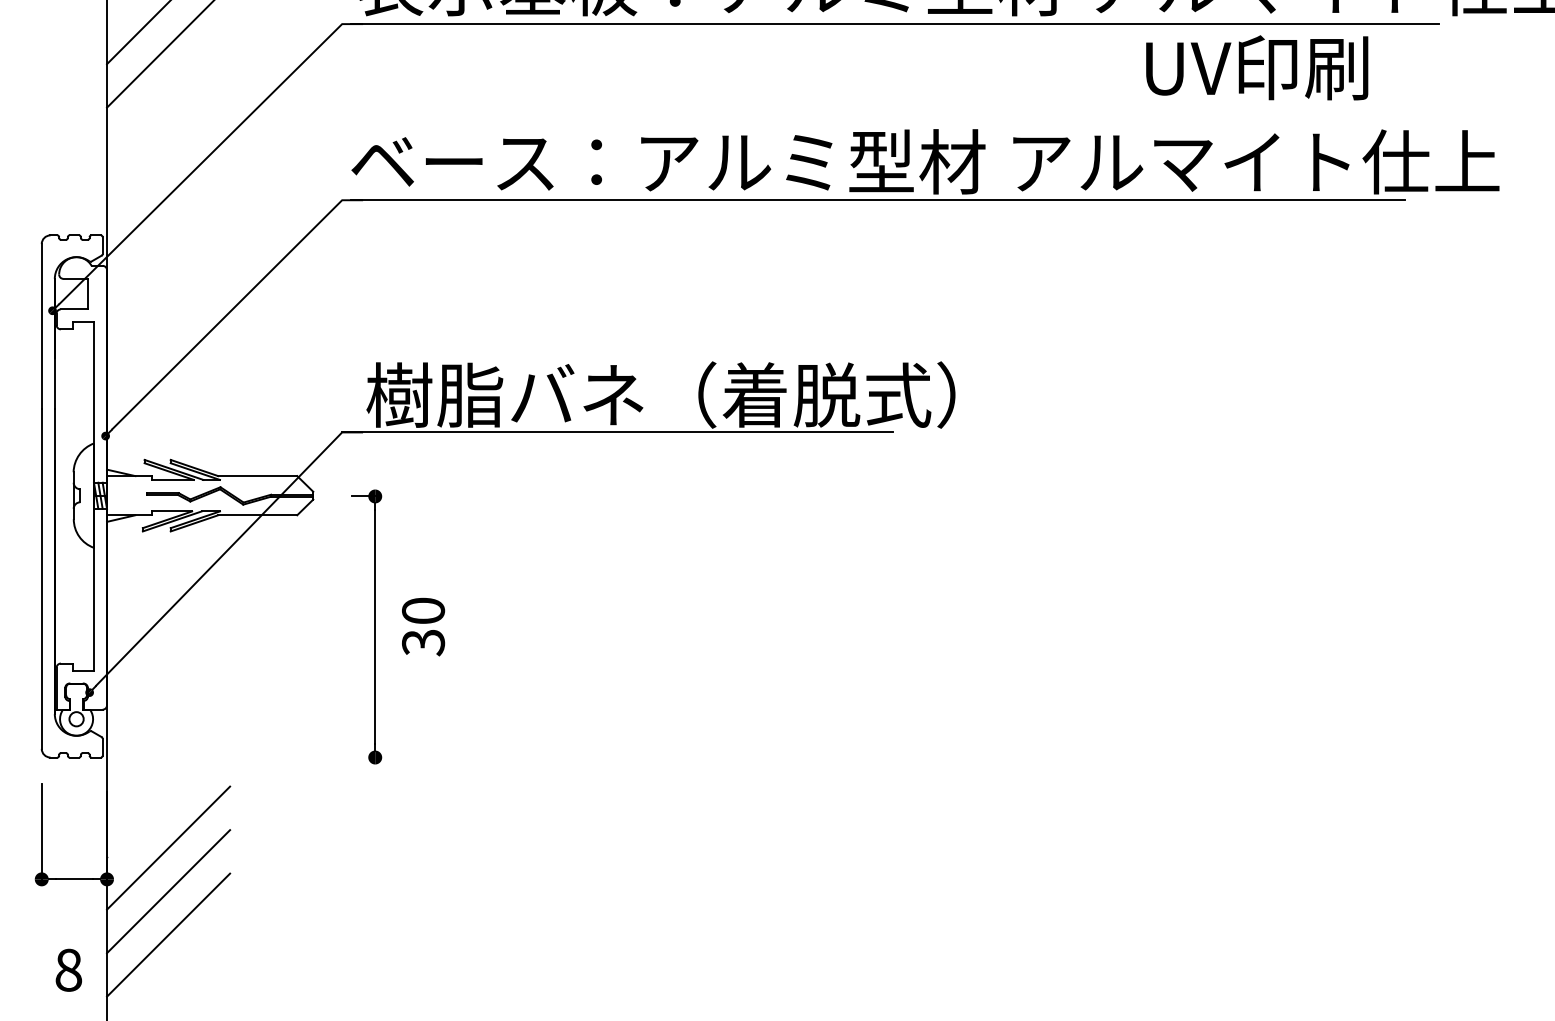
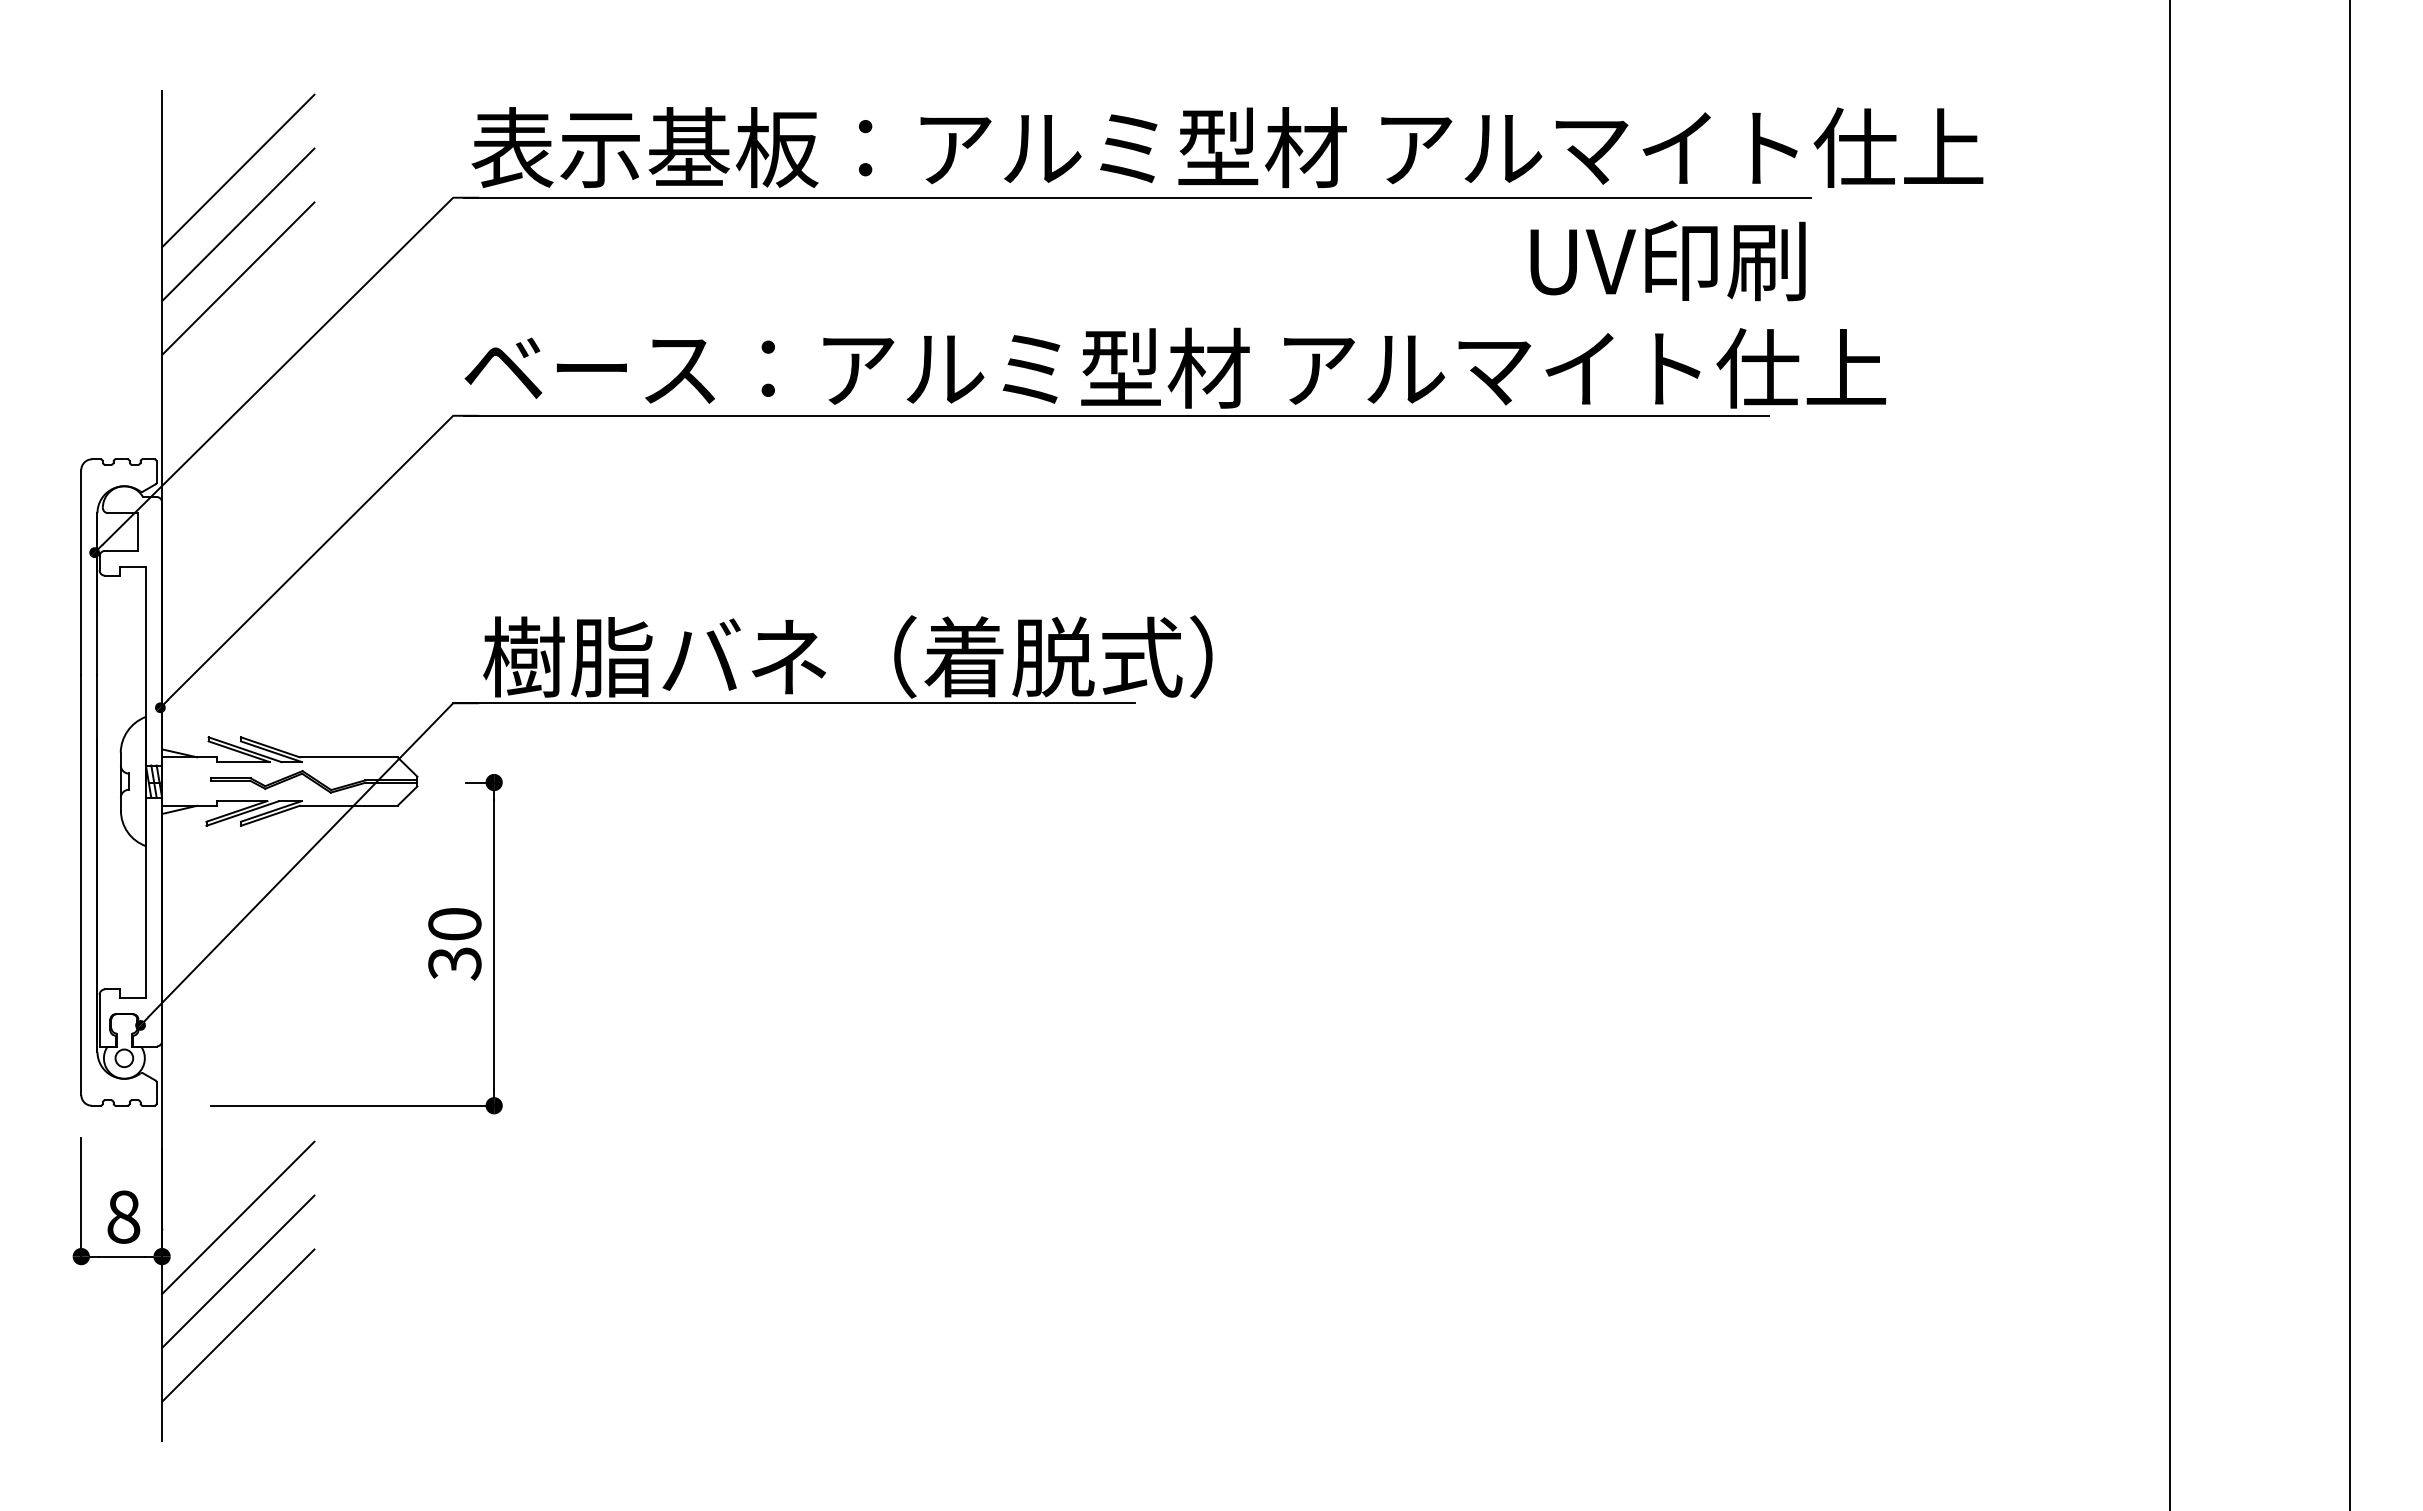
text: (1256, 67) -> (1667, 260), moved
line: (168, 89) -> (238, 278), added
text: (423, 627) -> (454, 944), moved
line: (260, 757) -> (352, 1105), added
text: (68, 969) -> (123, 1216), moved

